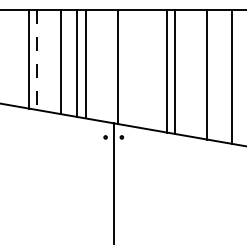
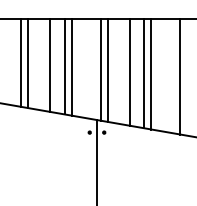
line: (36, 59) -> (28, 63), dashed -> solid
line: (126, 67) -> (108, 70), added
line: (150, 69) -> (129, 72), added

